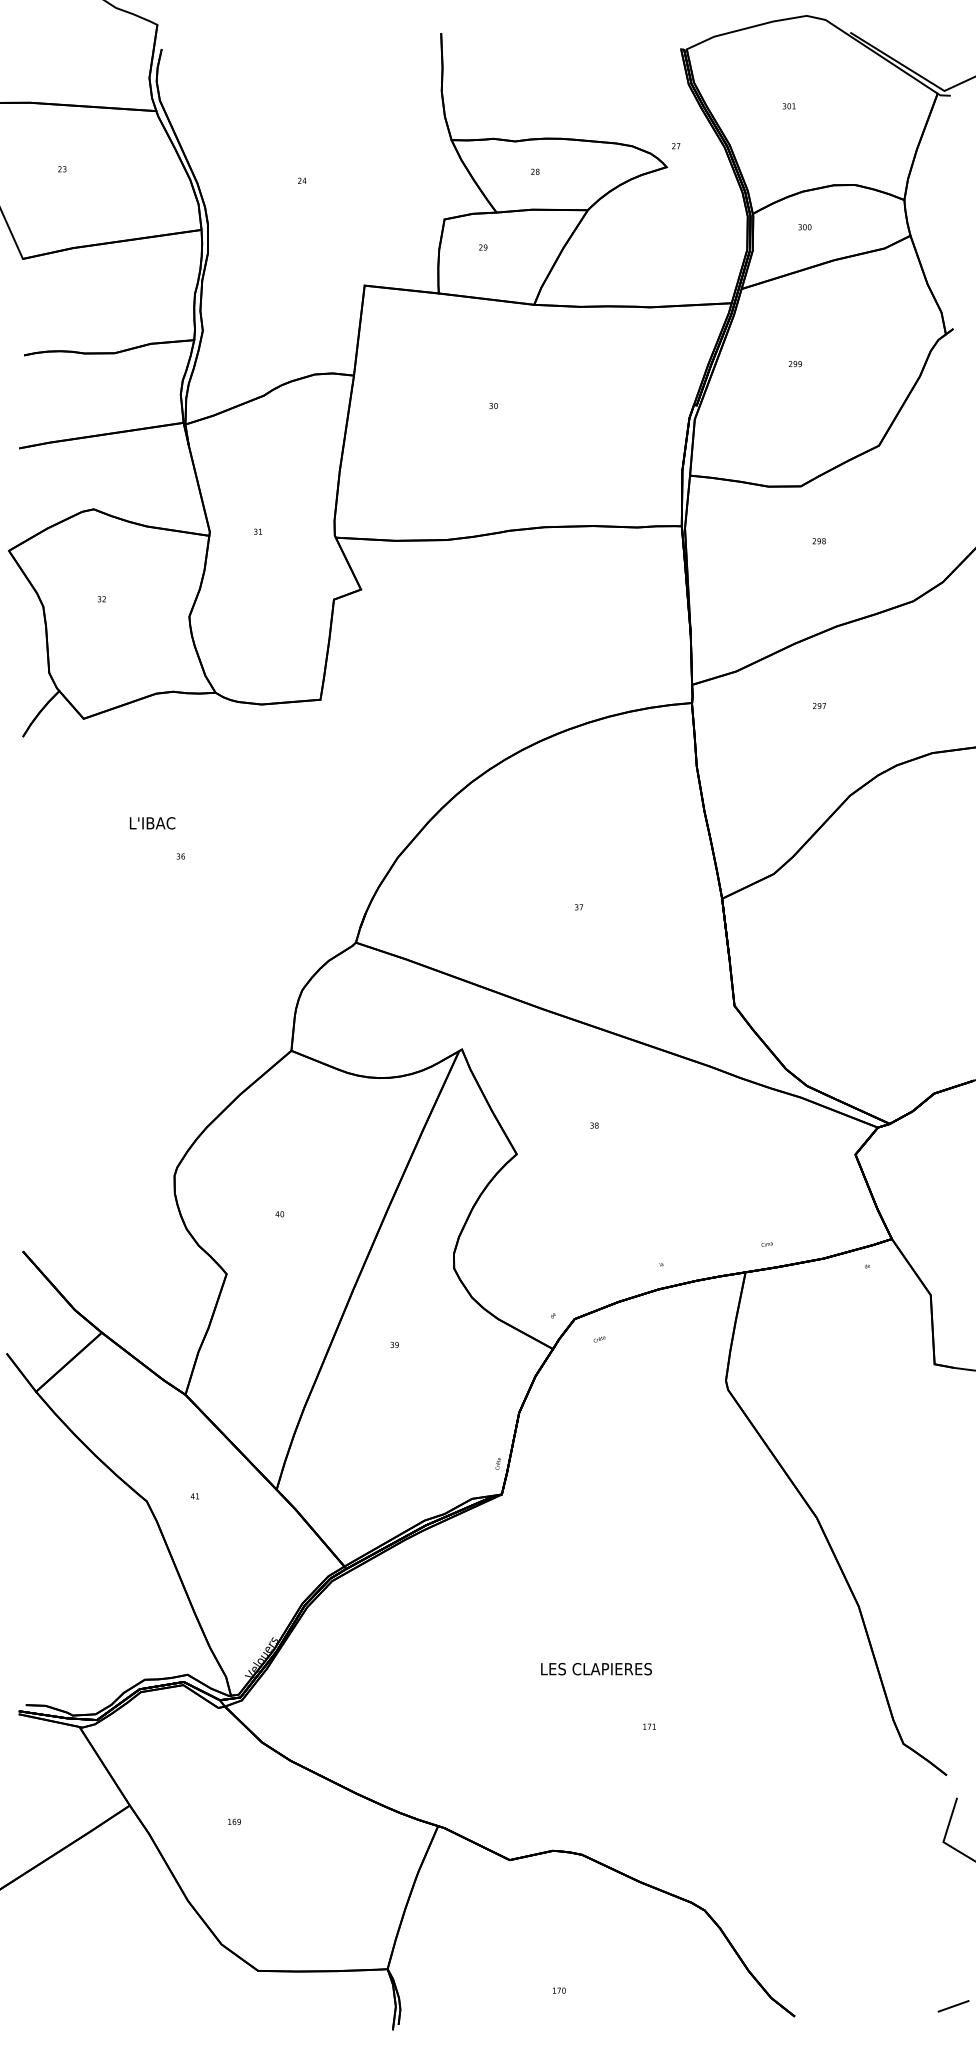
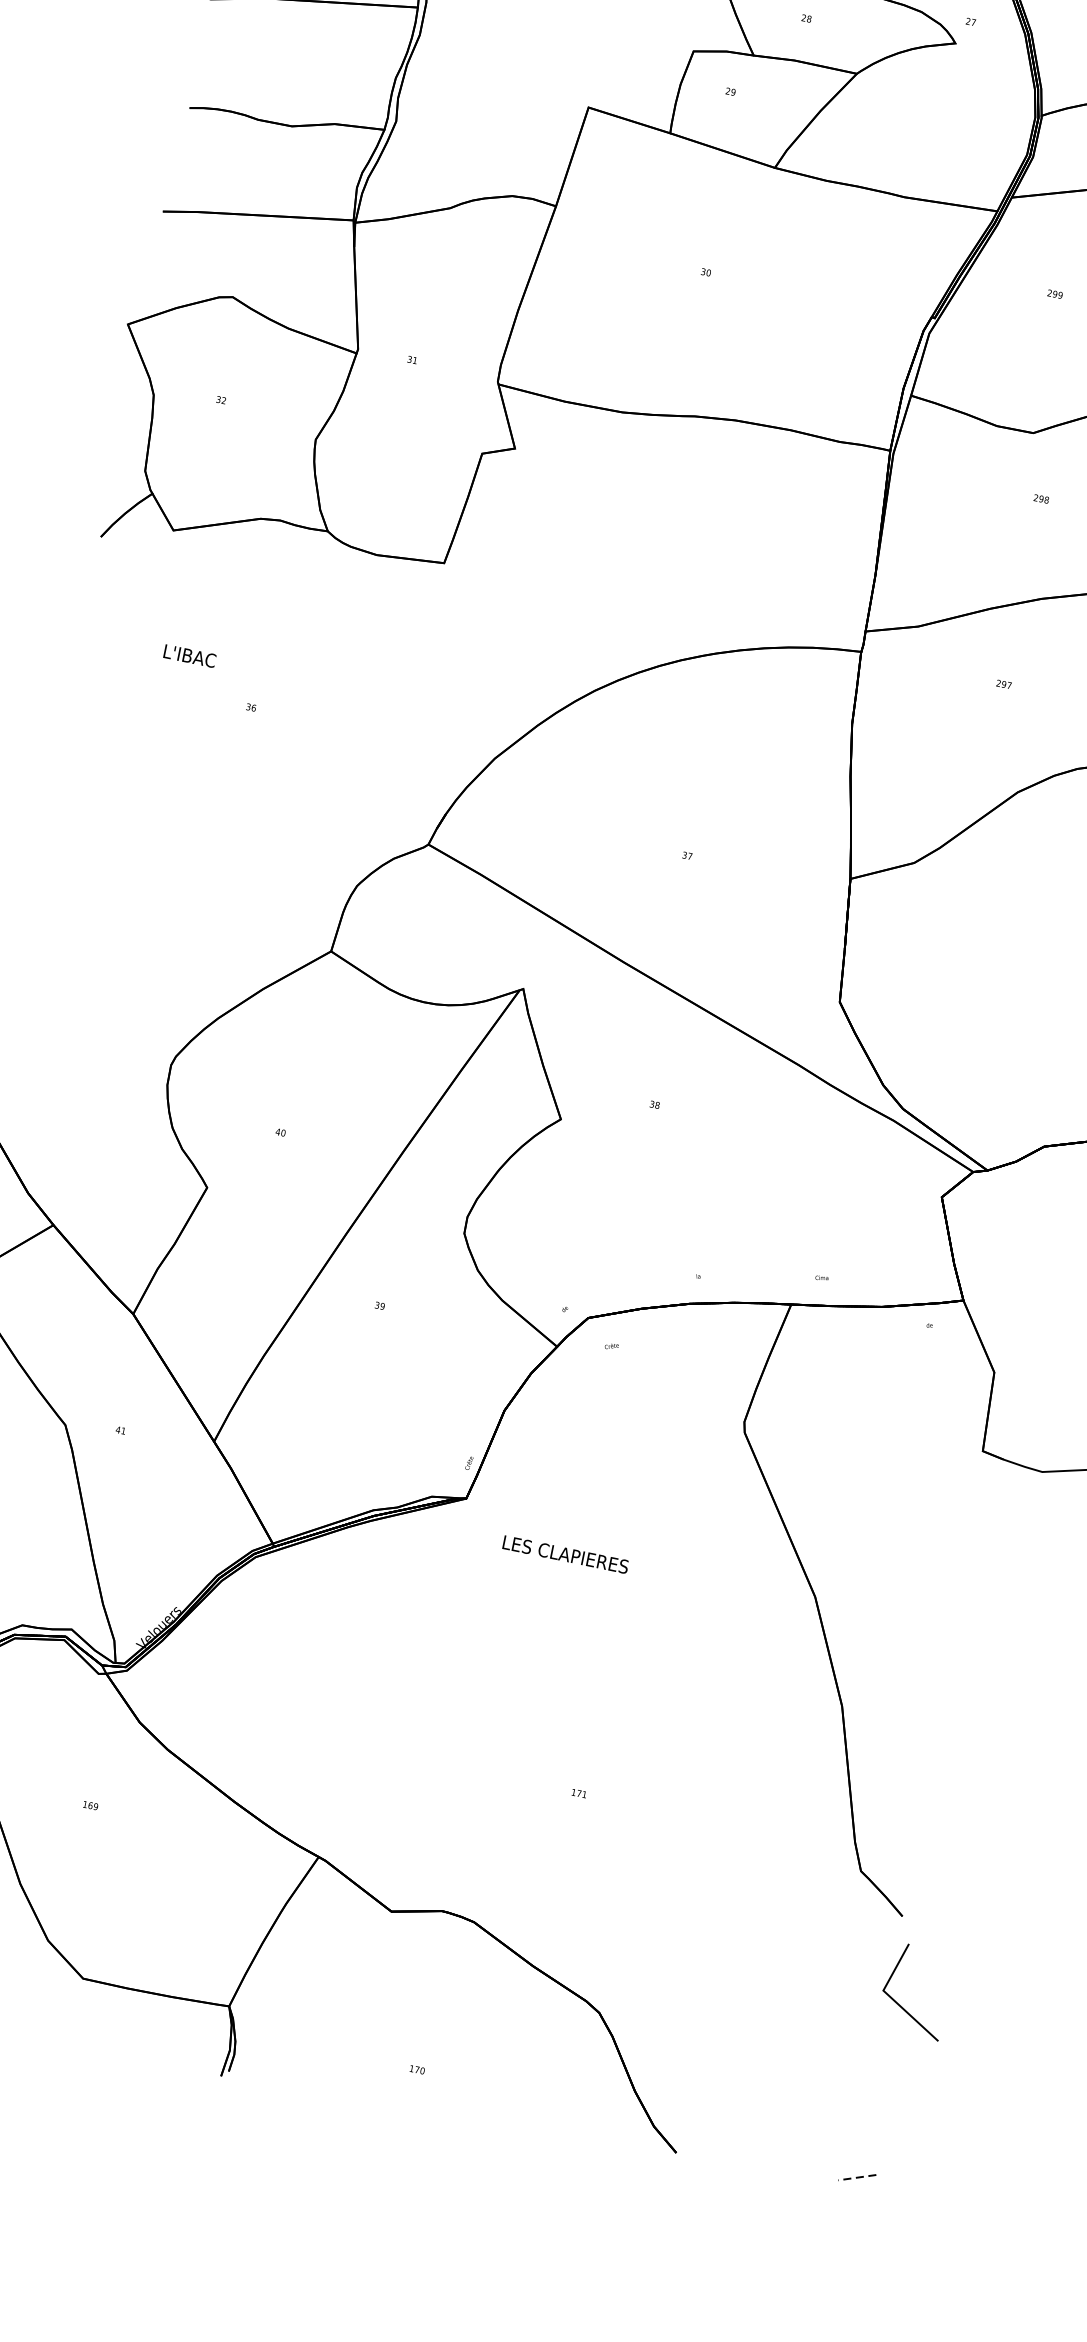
text: (152, 823) -> (189, 656), moved
text: (596, 1669) -> (565, 1555), moved
line: (953, 2006) -> (857, 2177), solid -> dashed

